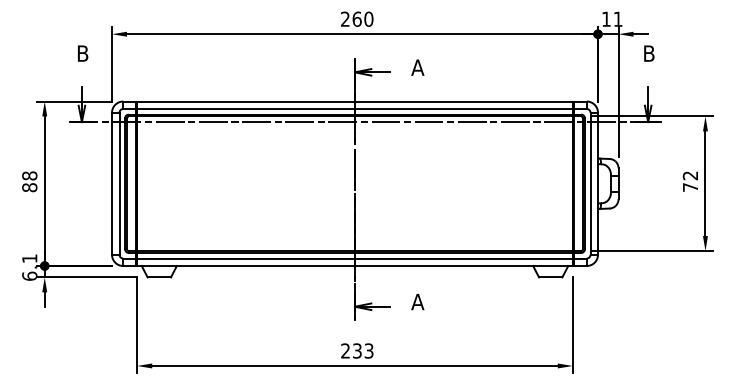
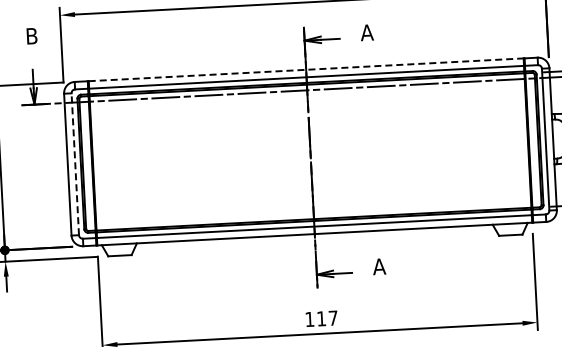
line: (355, 101) -> (306, 69), solid -> dashed
line: (119, 183) -> (75, 164), solid -> dashed
text: (357, 350) -> (321, 318), 233 -> 117

